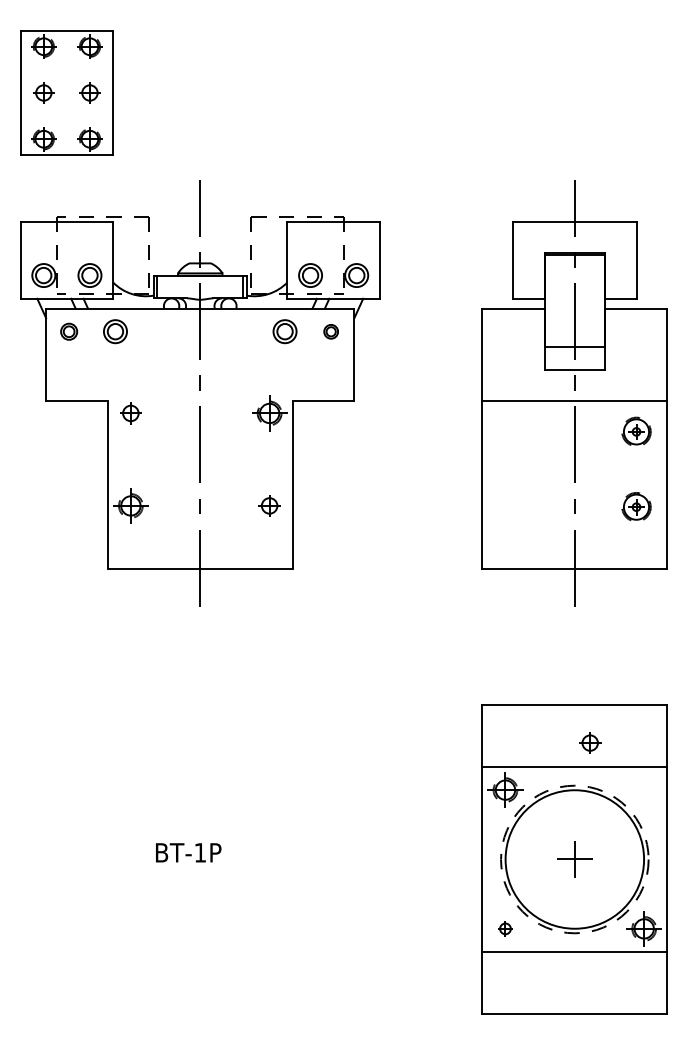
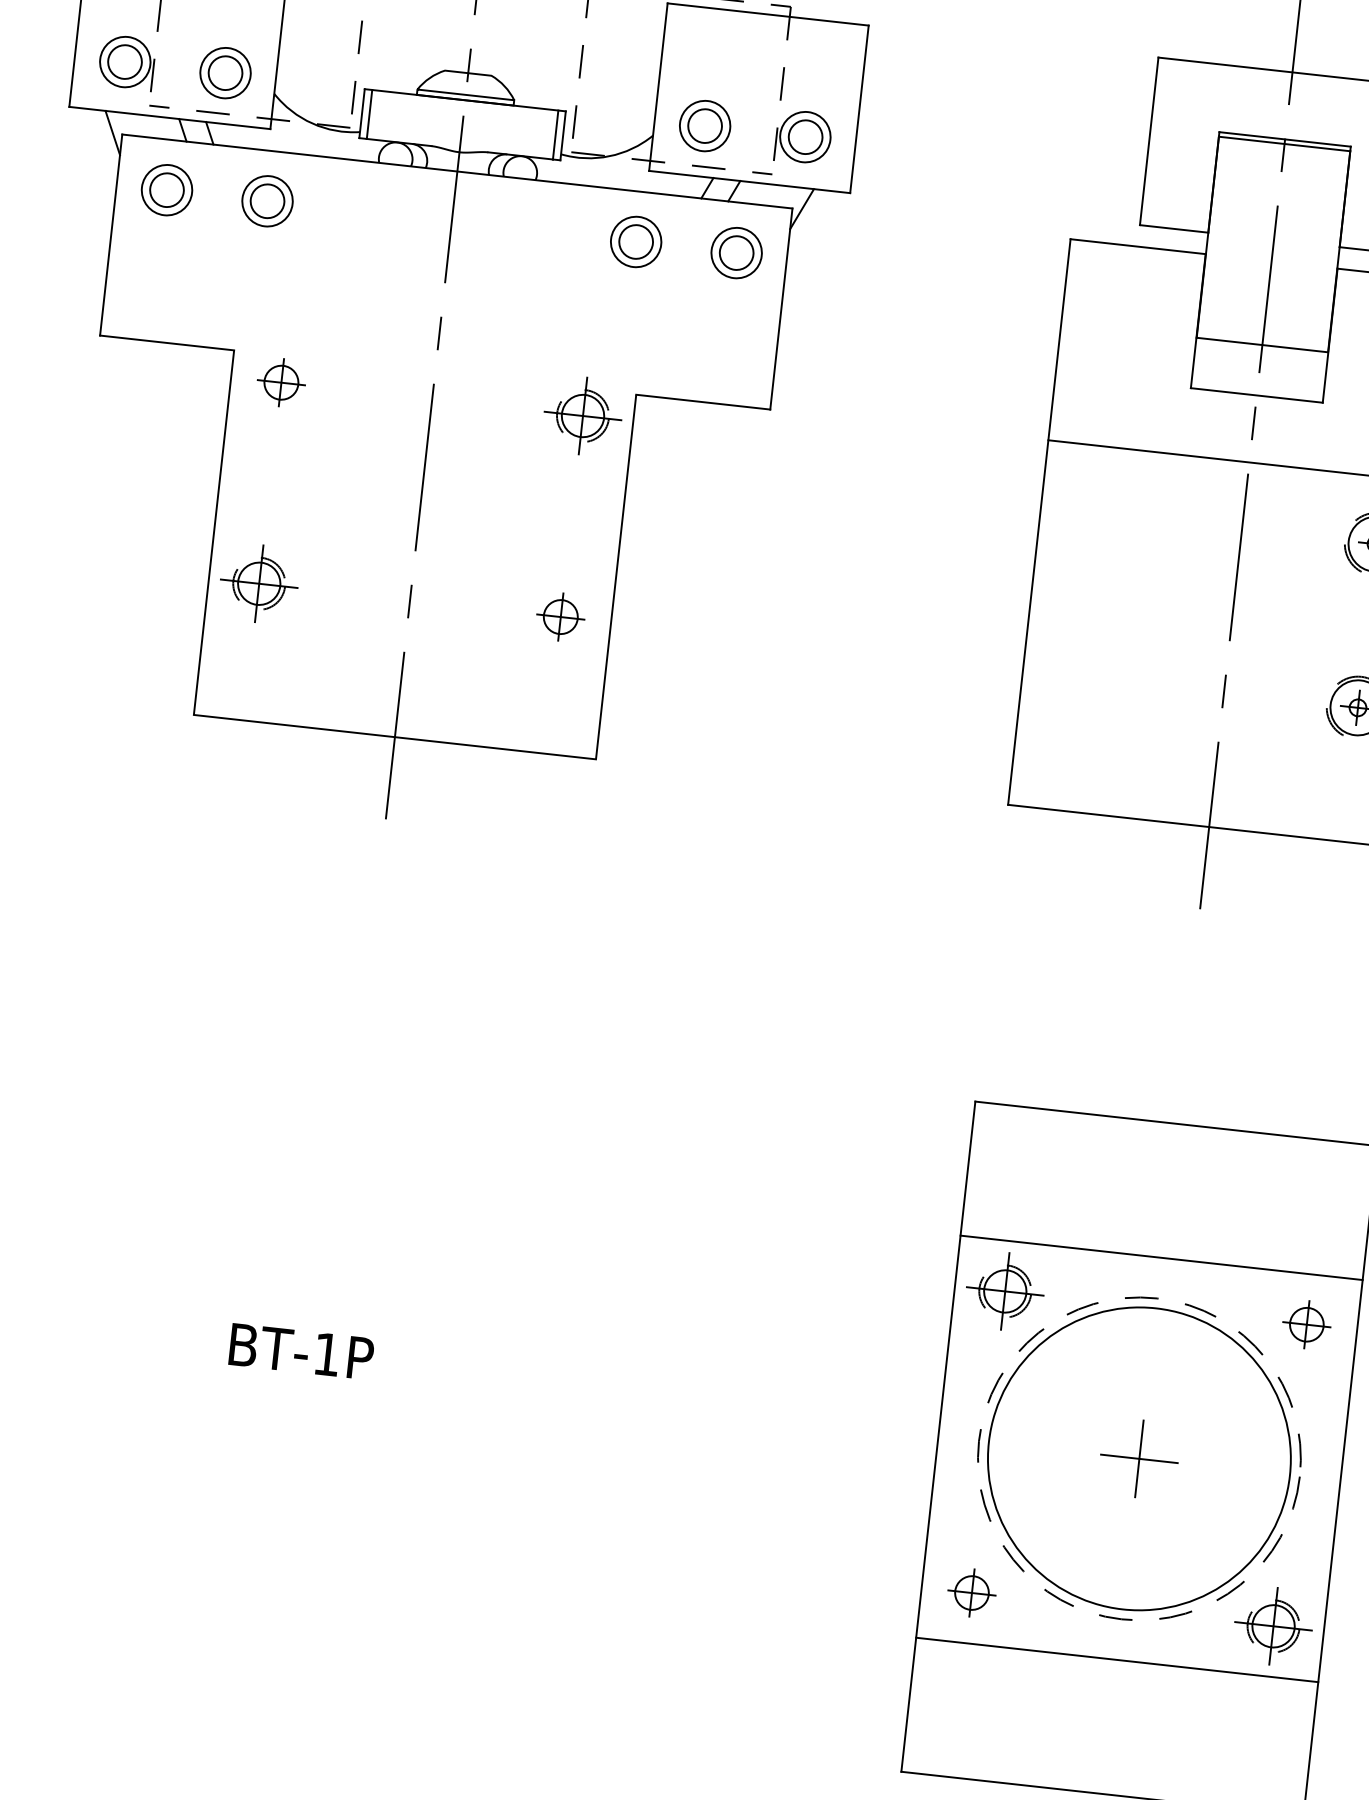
part: (68, 331) -> (165, 189), size x1.43
part: (330, 331) -> (734, 252), size x1.67
part: (590, 742) -> (1307, 1323), moved
part: (505, 928) -> (972, 1592), size x1.43

